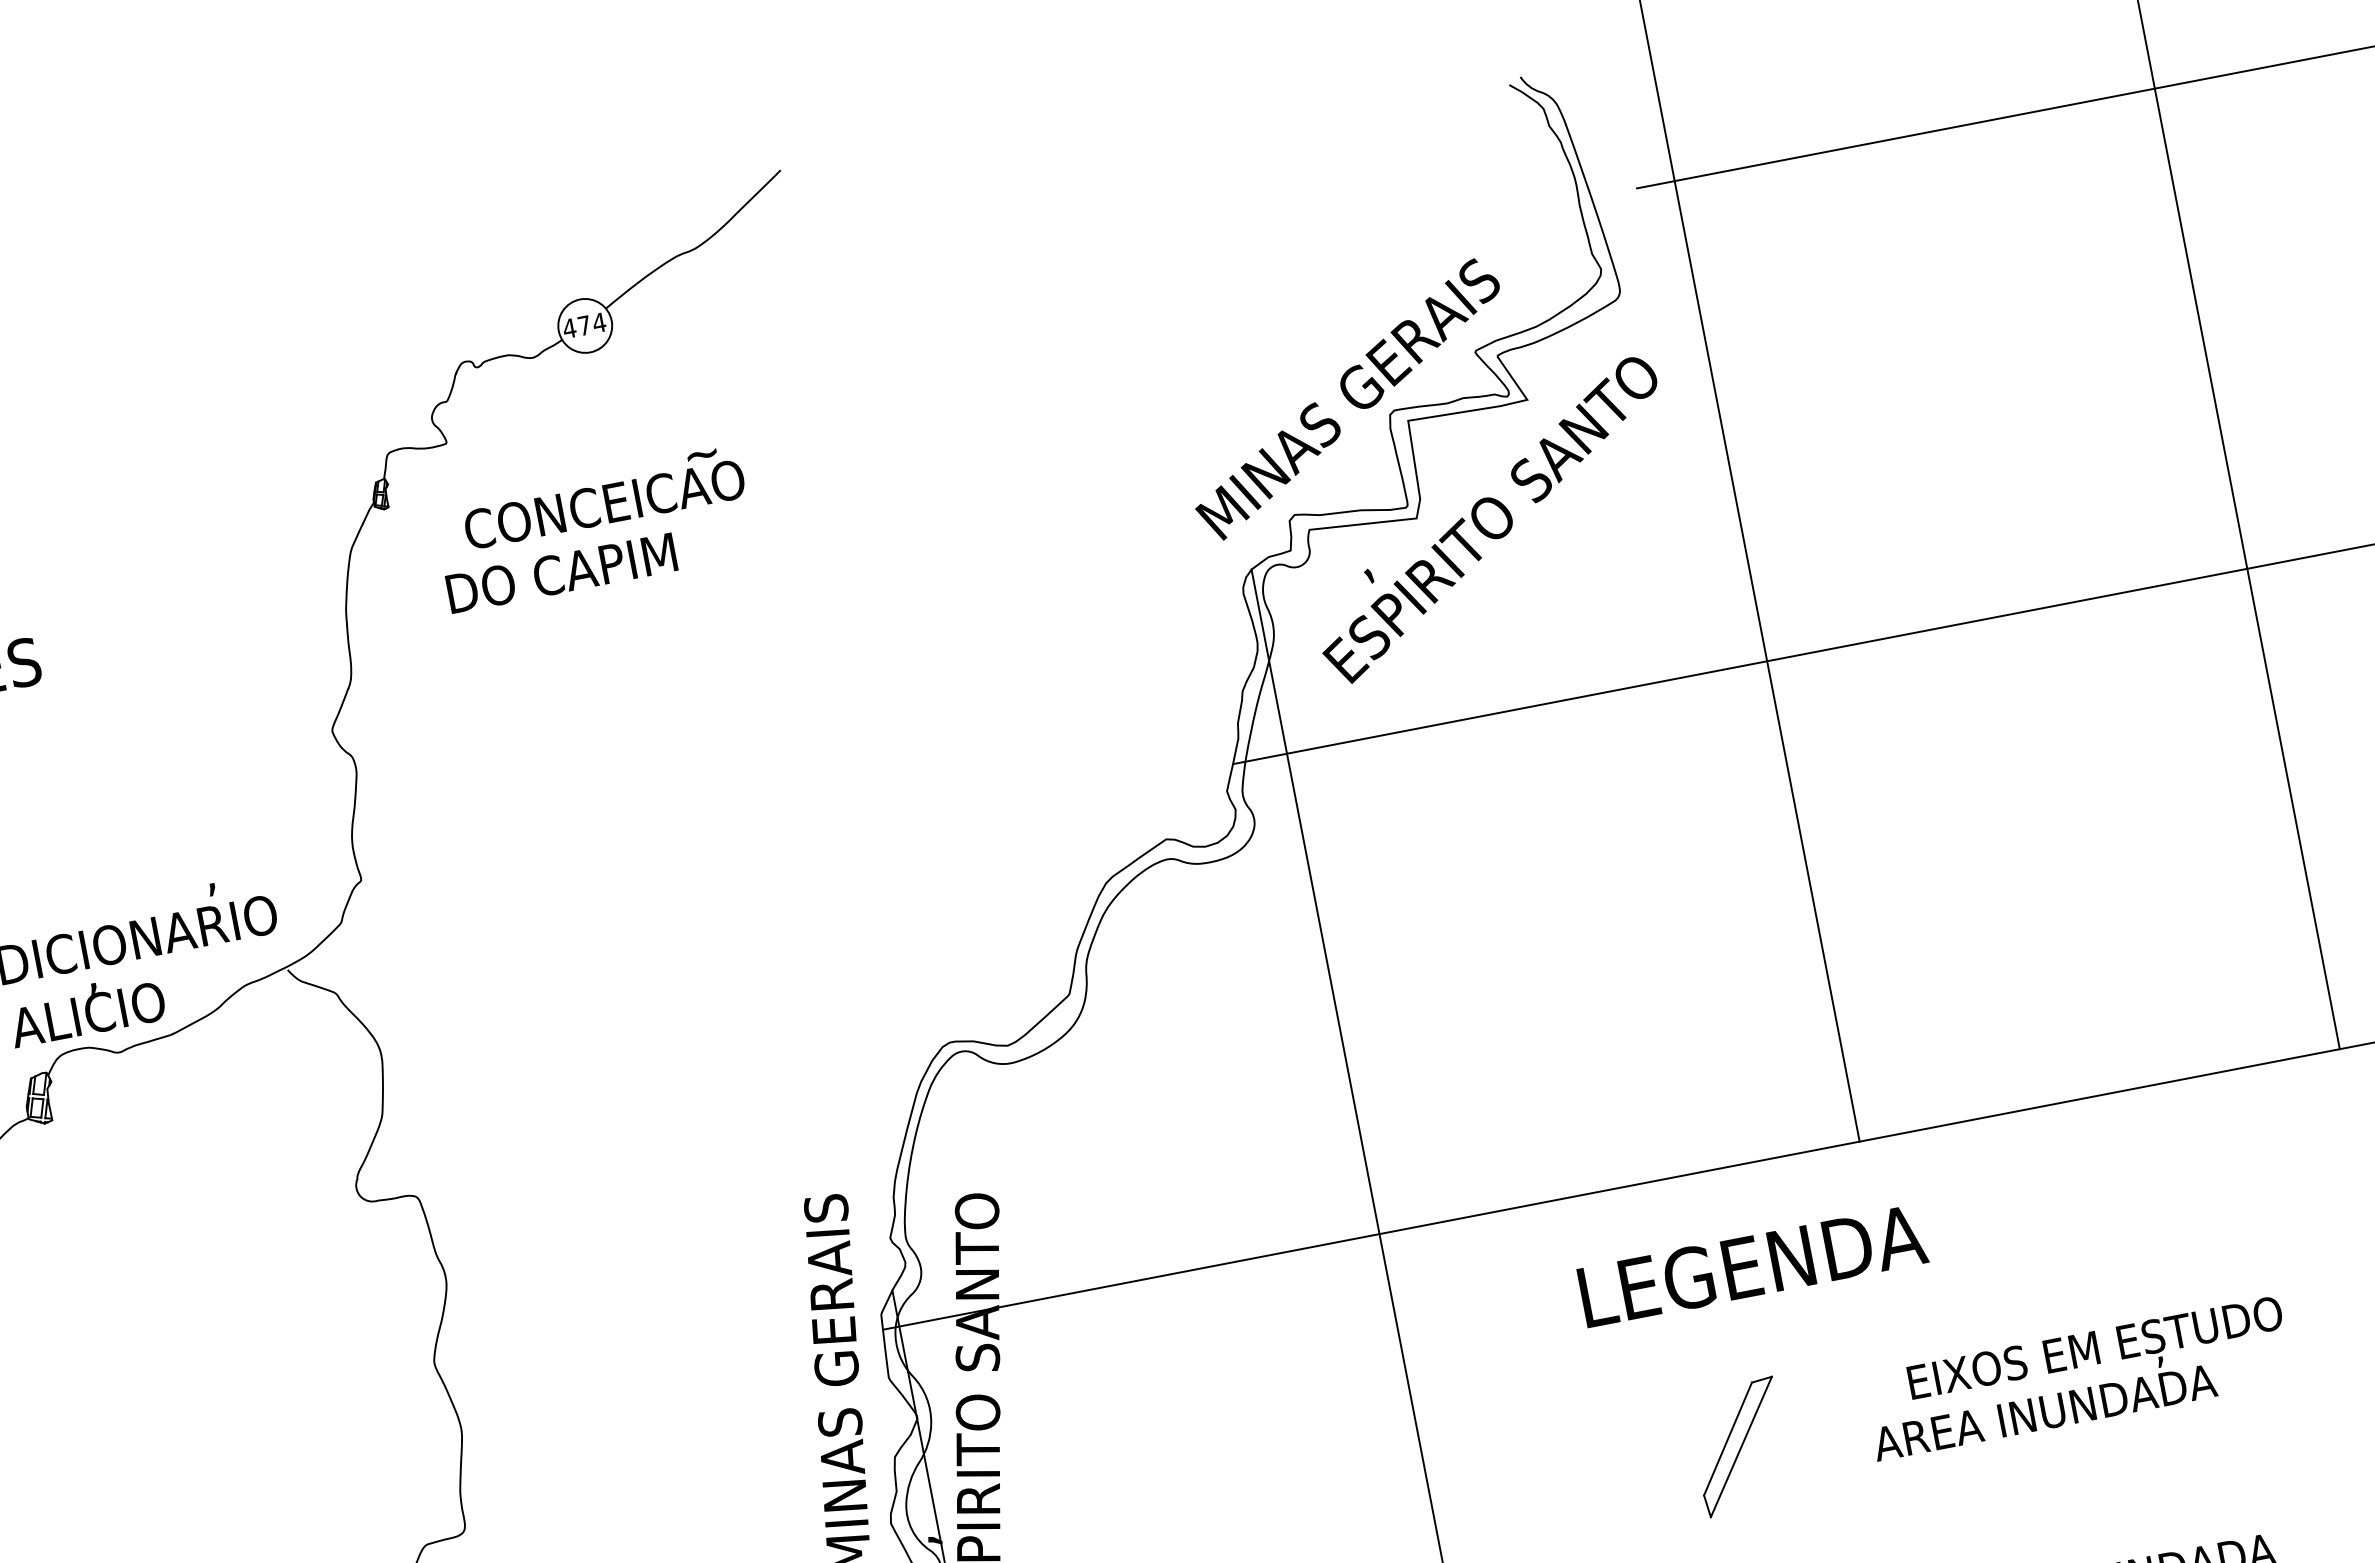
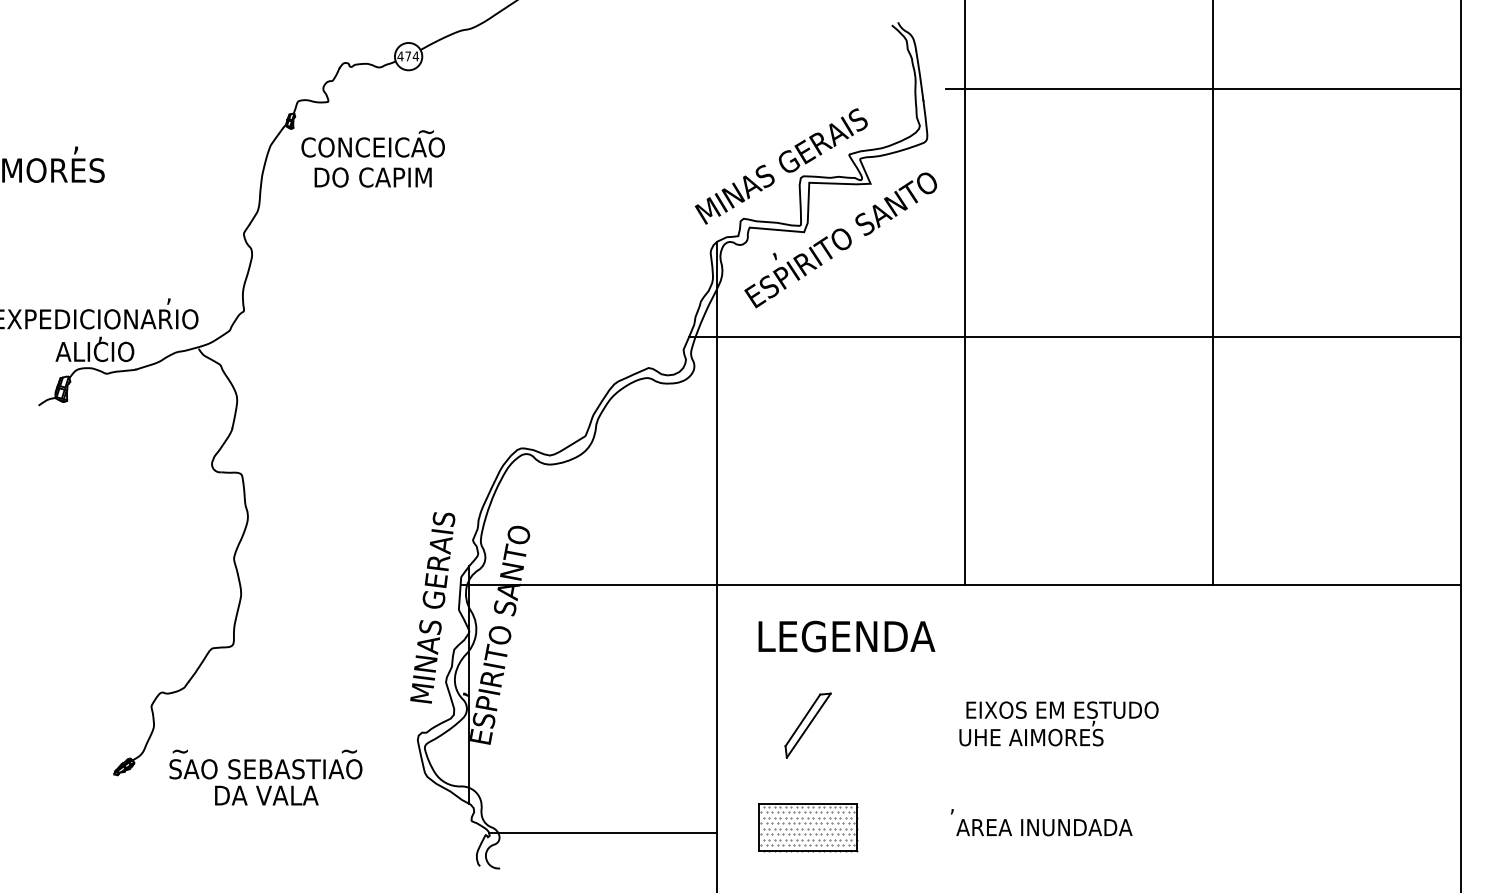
text: (601, 497) -> (372, 143), moved
text: (1752, 1265) -> (846, 636), moved
text: (2045, 1412) -> (1031, 737), AREA INUNDADA -> UHE AIMORES
part: (1738, 1447) -> (807, 725), moved

